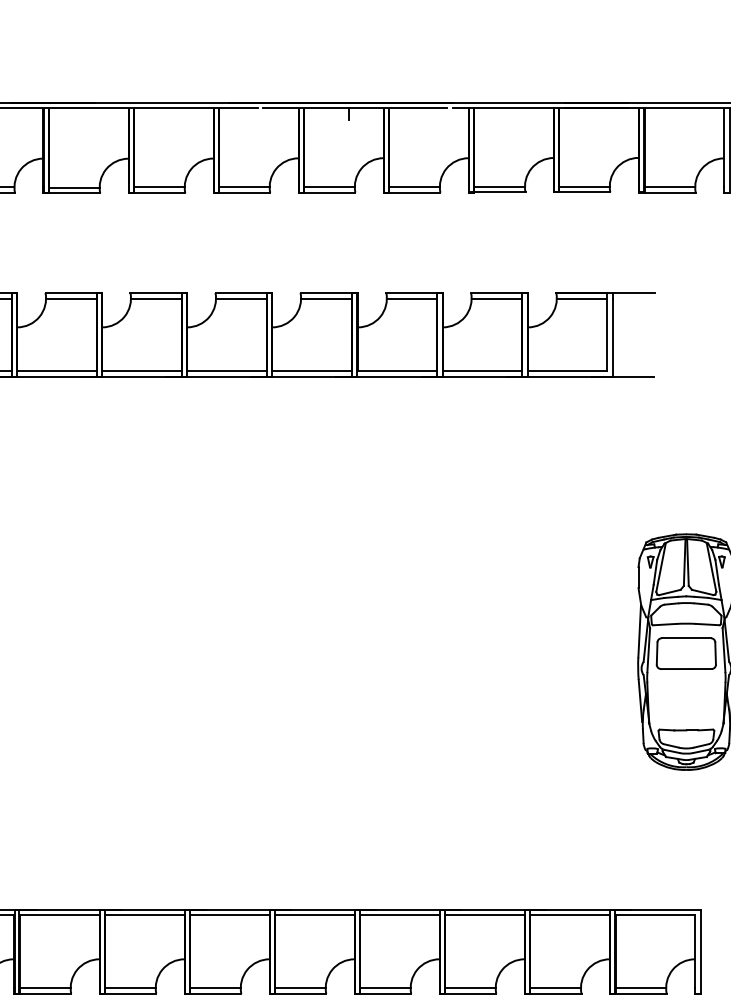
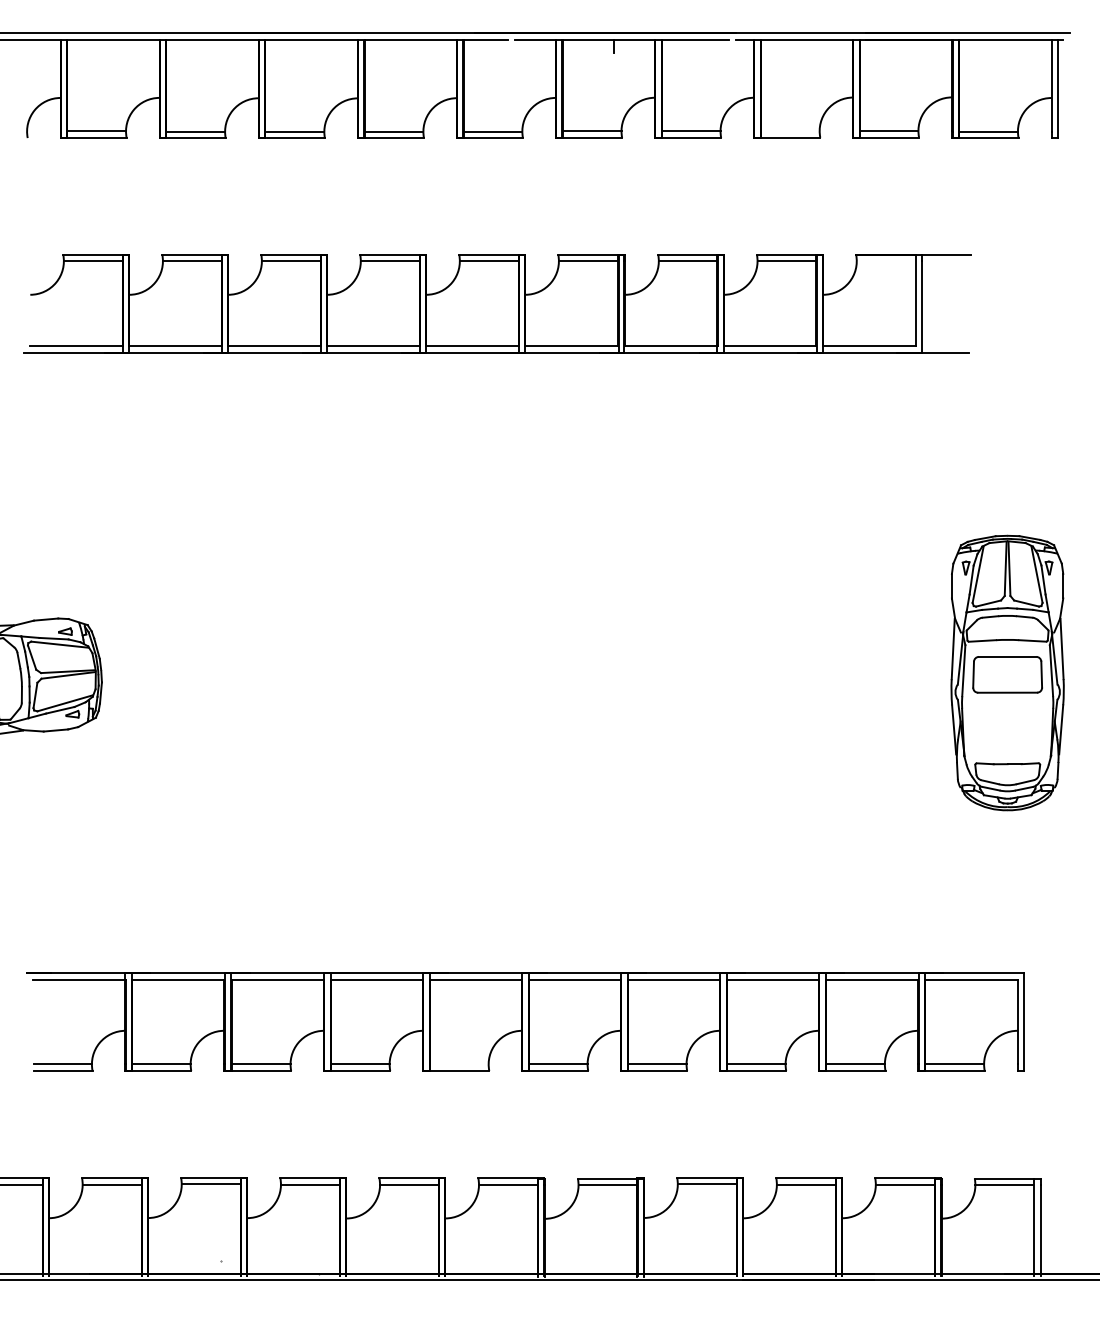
line: (499, 187) -> (790, 131), removed
line: (581, 298) -> (885, 261), removed
line: (215, 988) -> (459, 1064), removed

